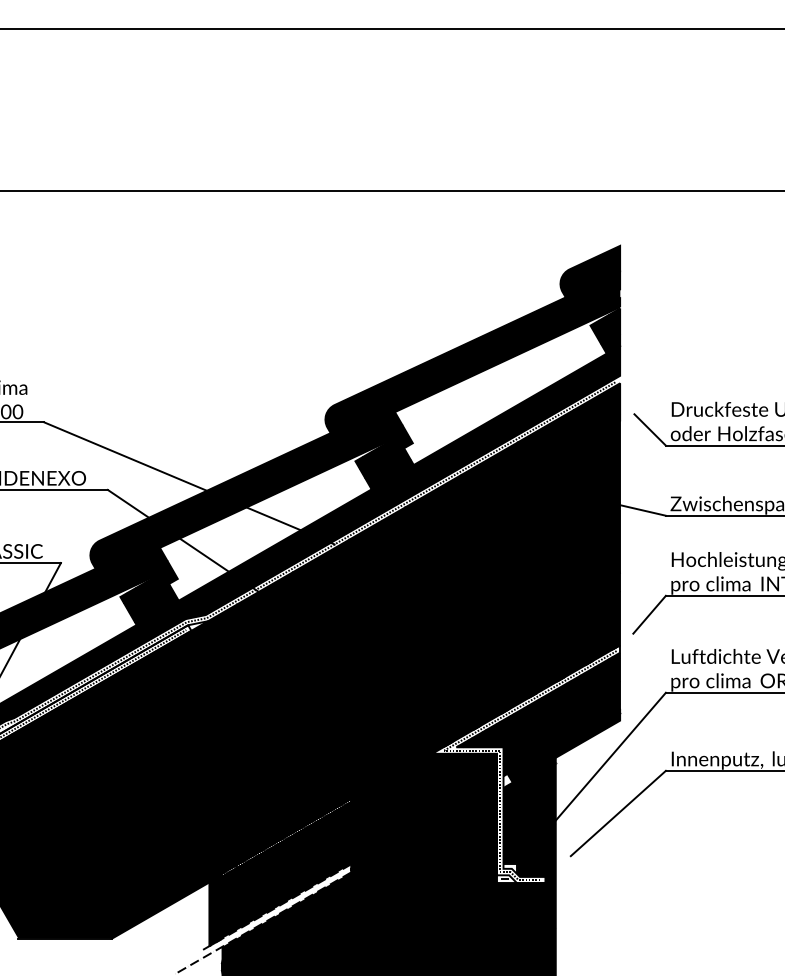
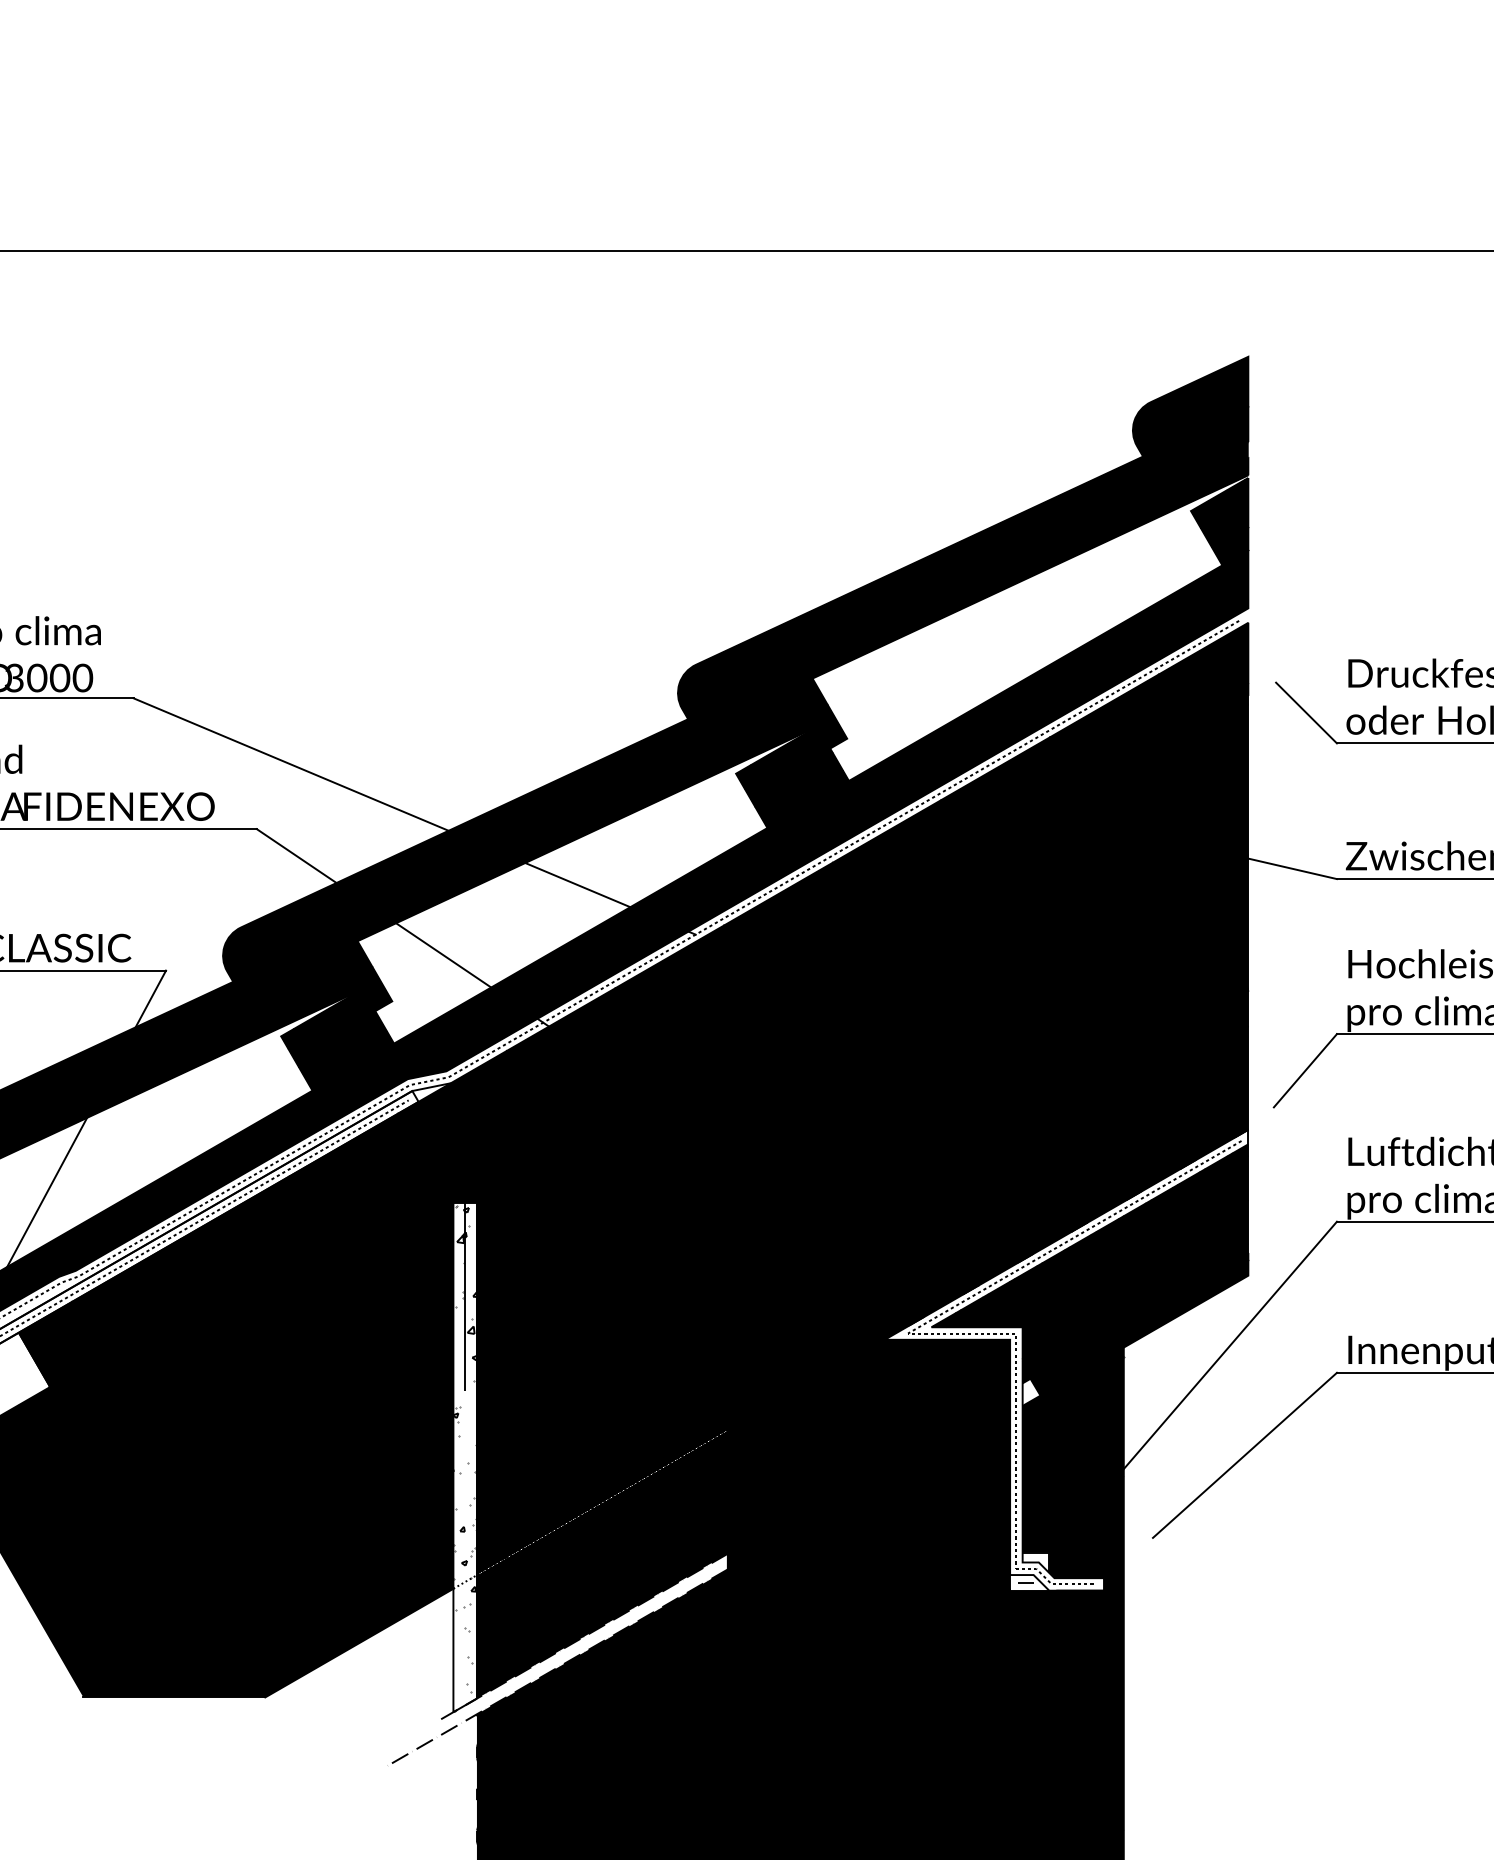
fill: (215, 814) -> (465, 1457), removed

